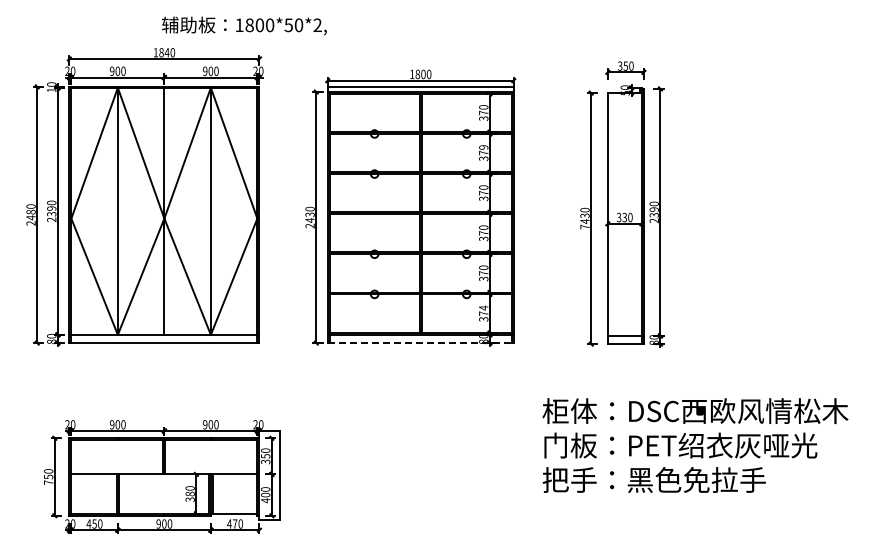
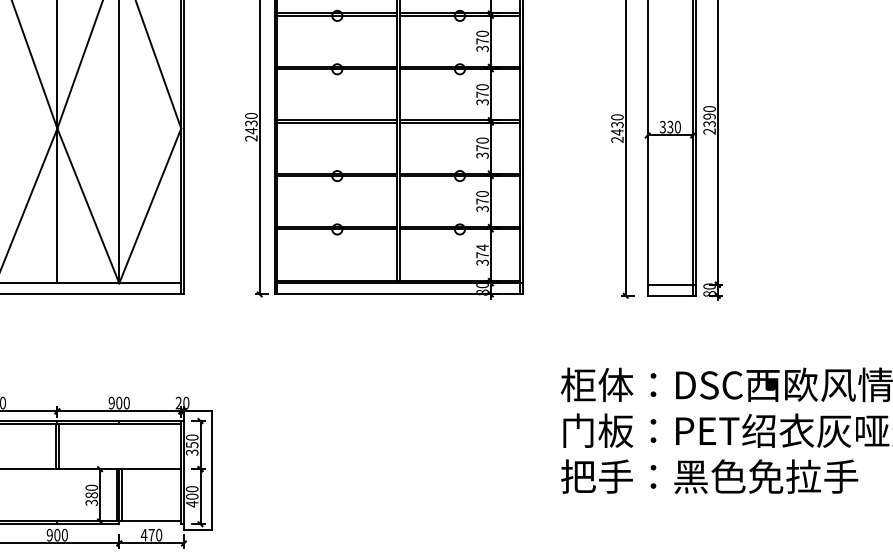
text: (483, 147) -> (482, 33), 379 -> 370
text: (584, 226) -> (616, 139), 7430 -> 2430
line: (421, 343) -> (399, 294), dashed -> solid

